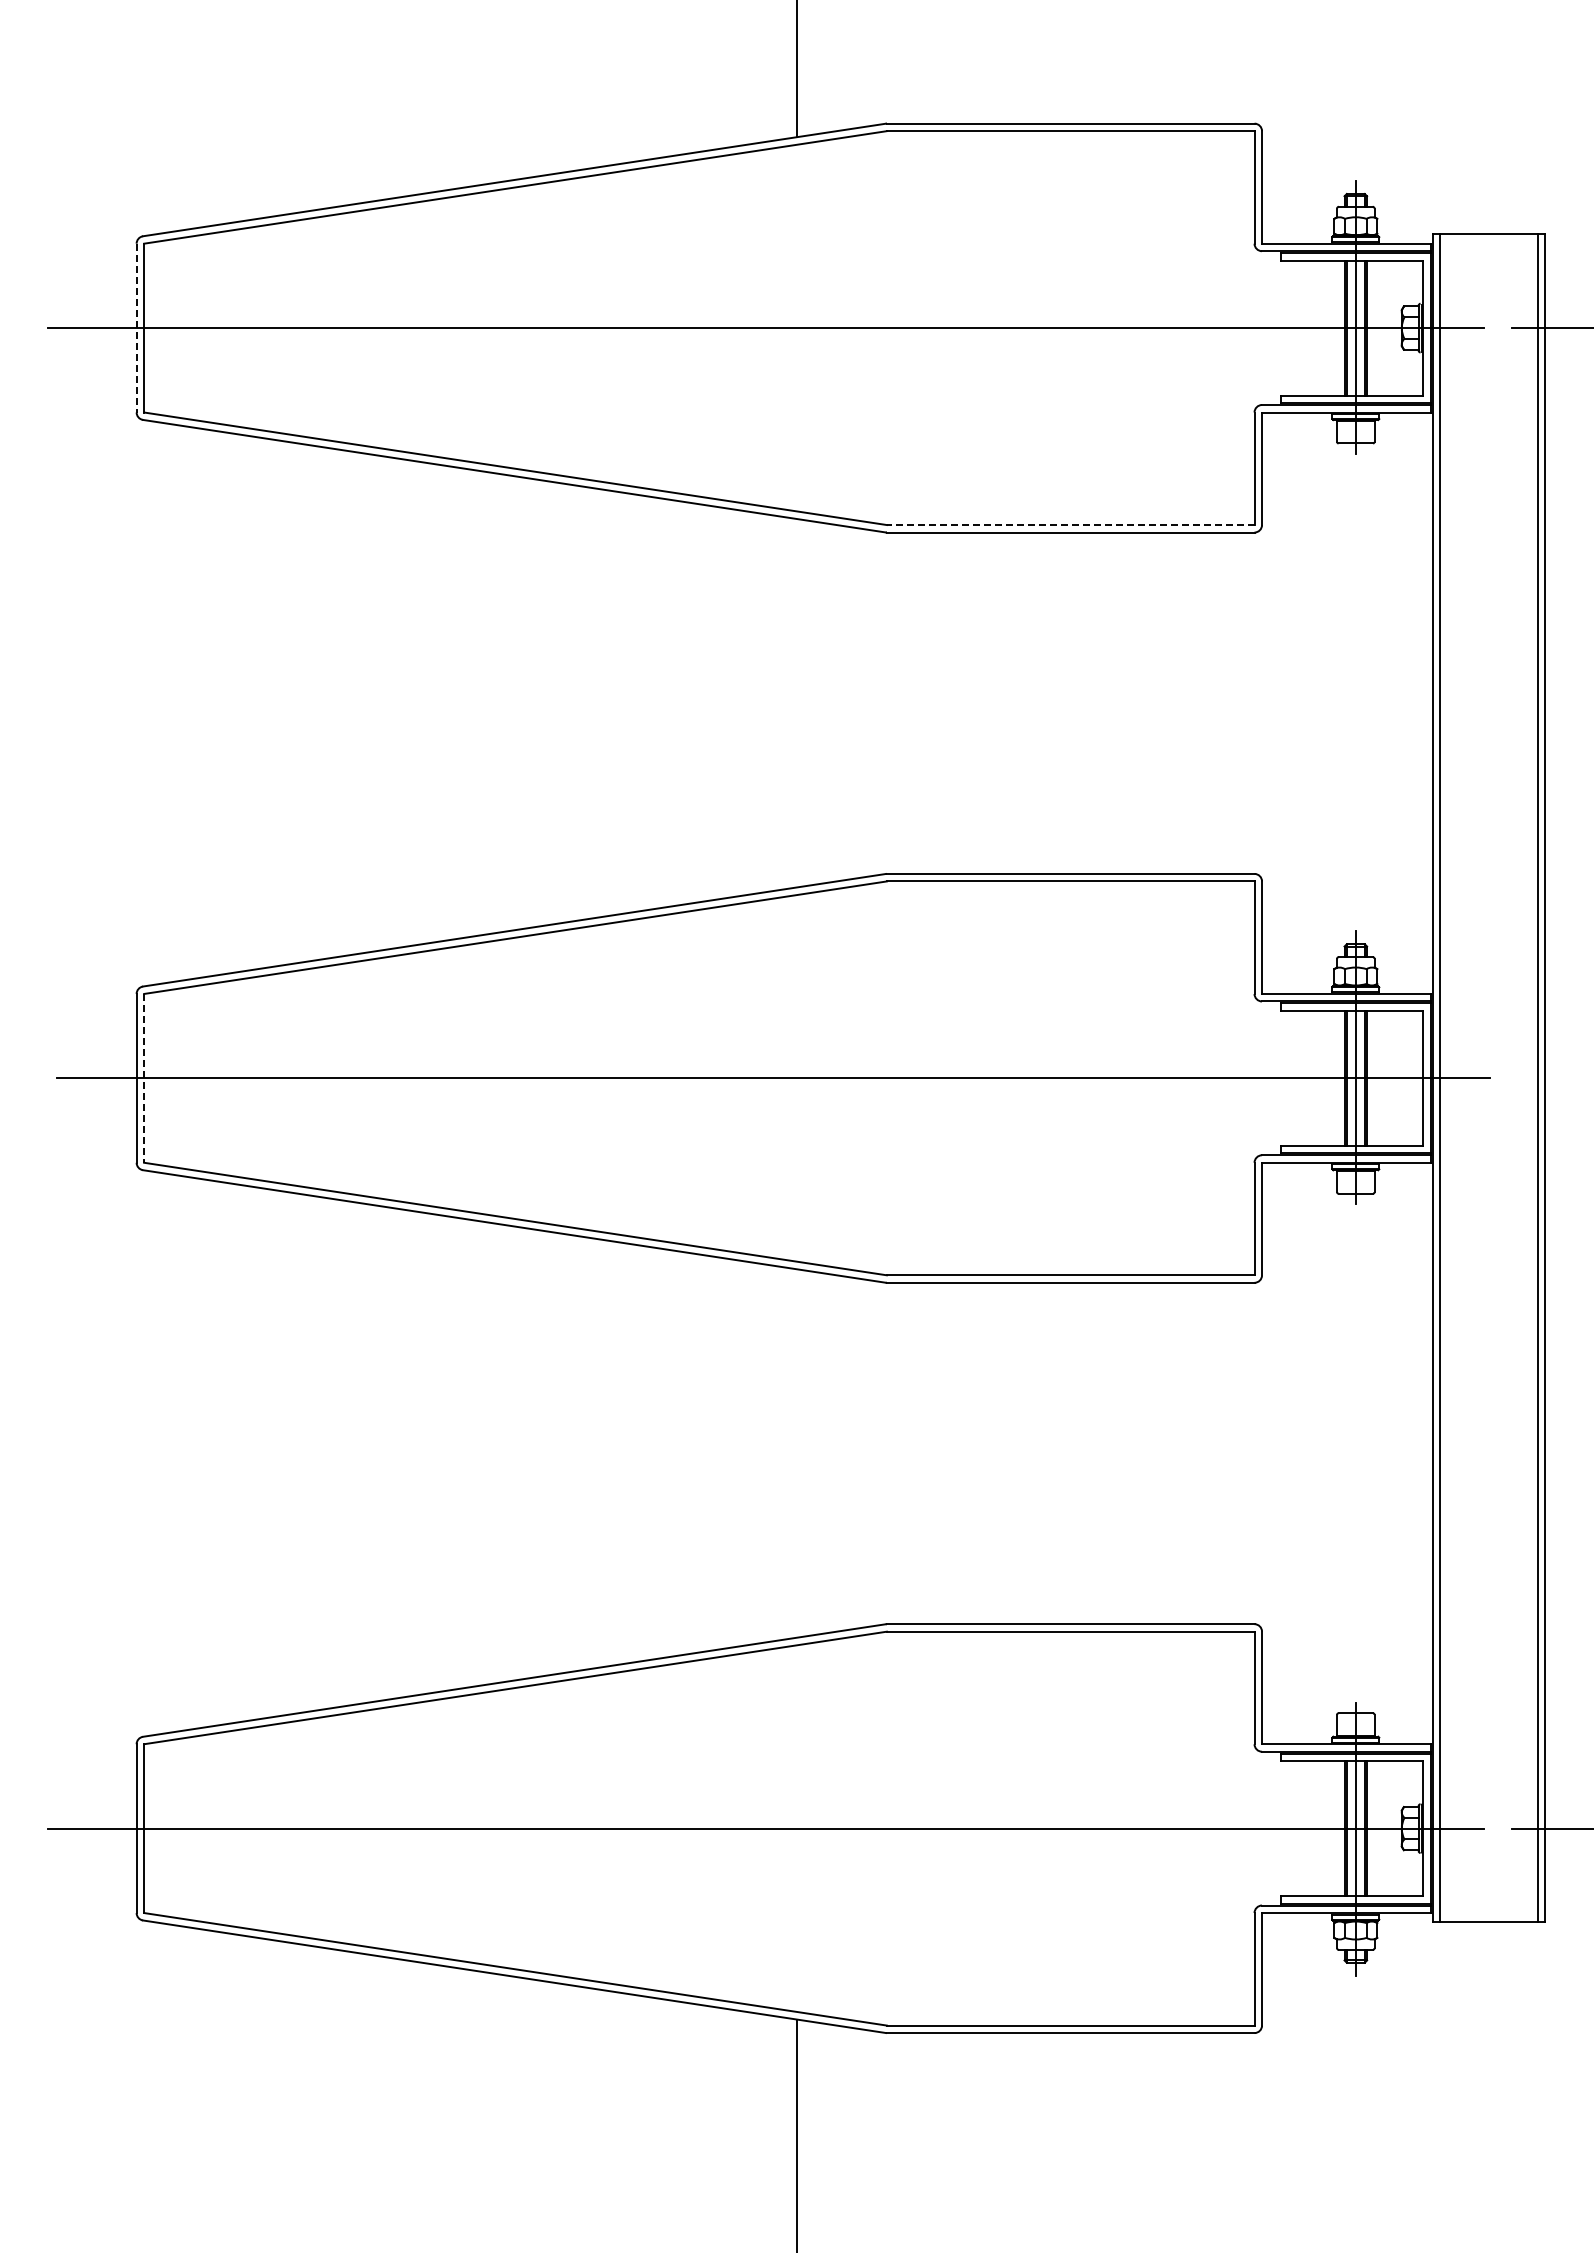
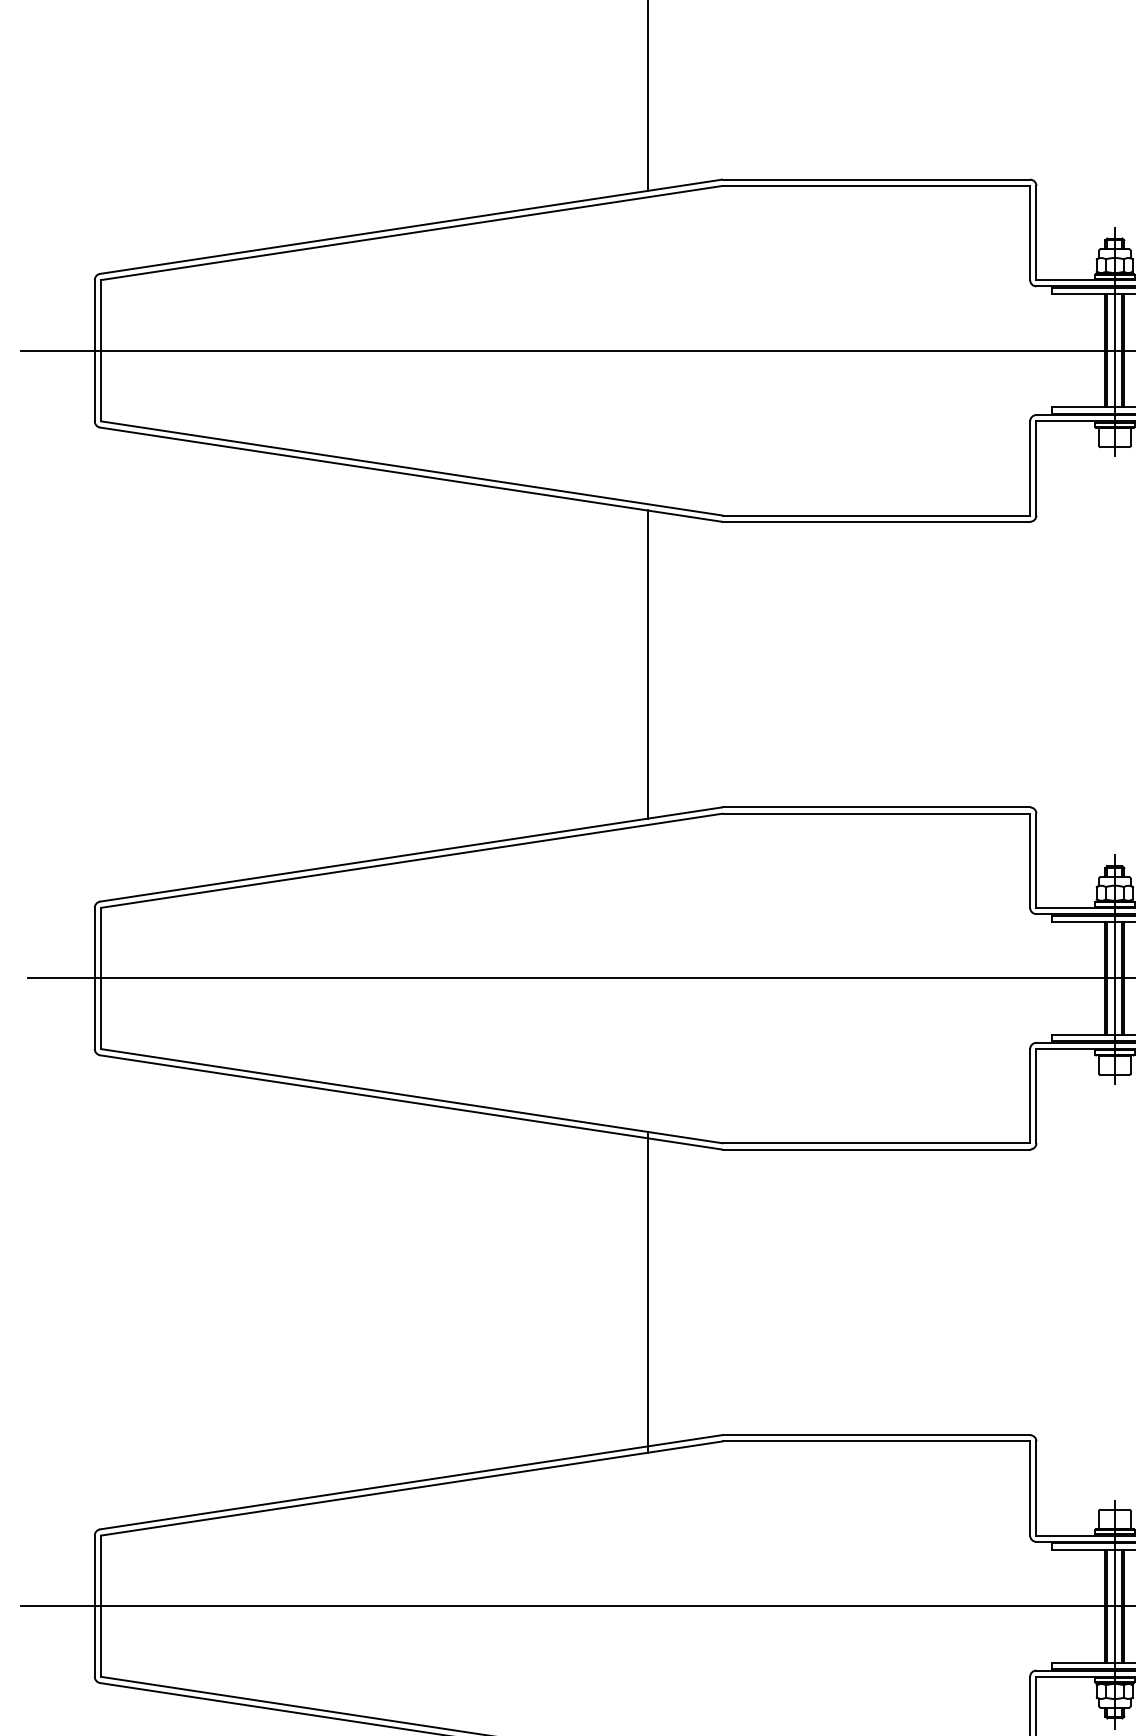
line: (136, 328) -> (94, 351), dashed -> solid
line: (1070, 525) -> (876, 515), dashed -> solid
line: (797, 703) -> (647, 664), added
line: (144, 1078) -> (101, 978), dashed -> solid
line: (797, 1453) -> (647, 1292), added

